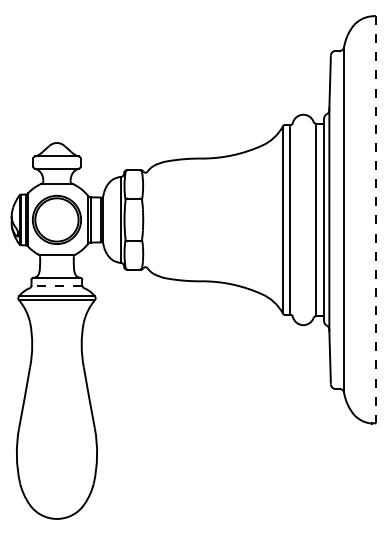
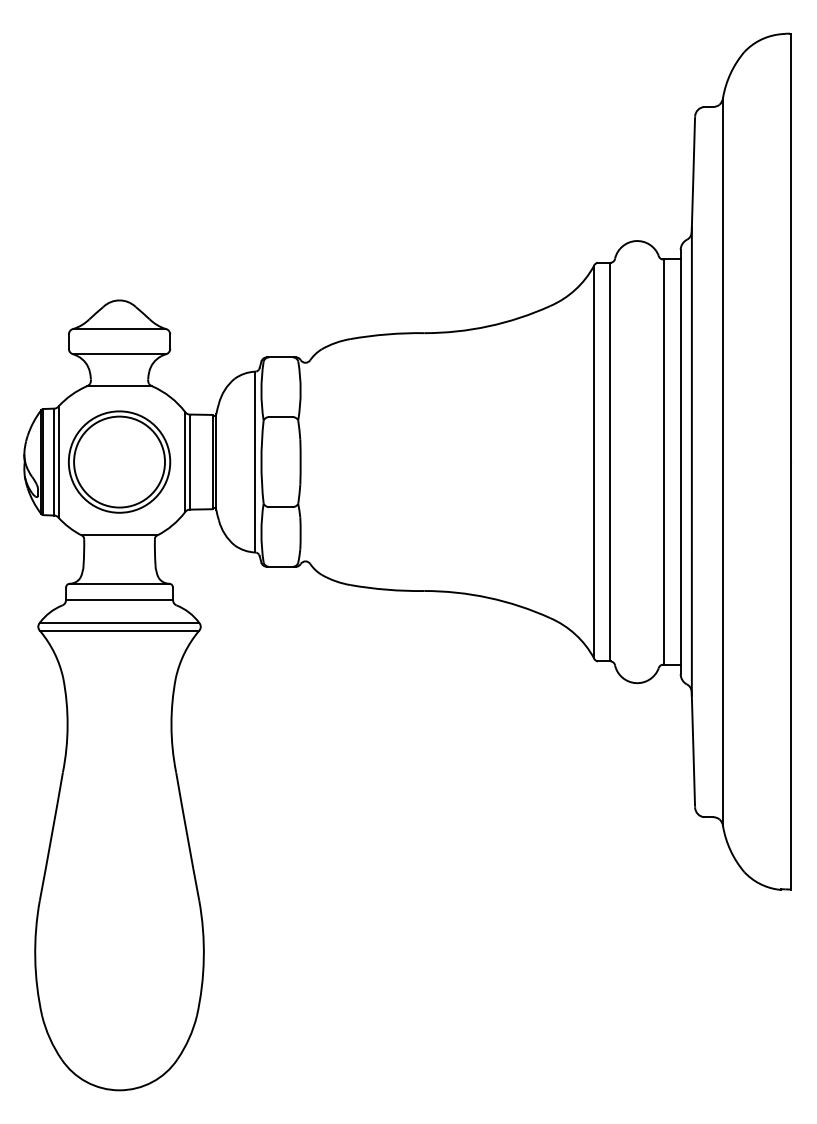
line: (376, 219) -> (790, 461), dashed -> solid
line: (56, 285) -> (118, 599), dashed -> solid

